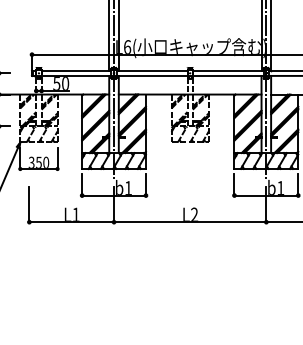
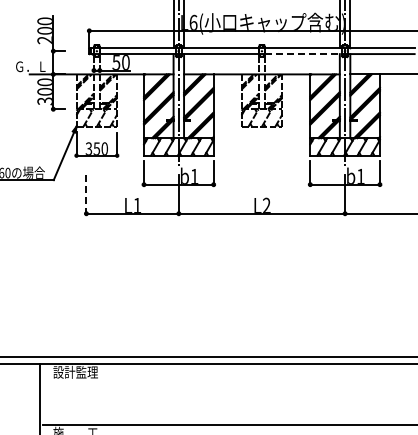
line: (228, 76) -> (303, 54), solid -> dashed
line: (29, 204) -> (86, 194), solid -> dashed

